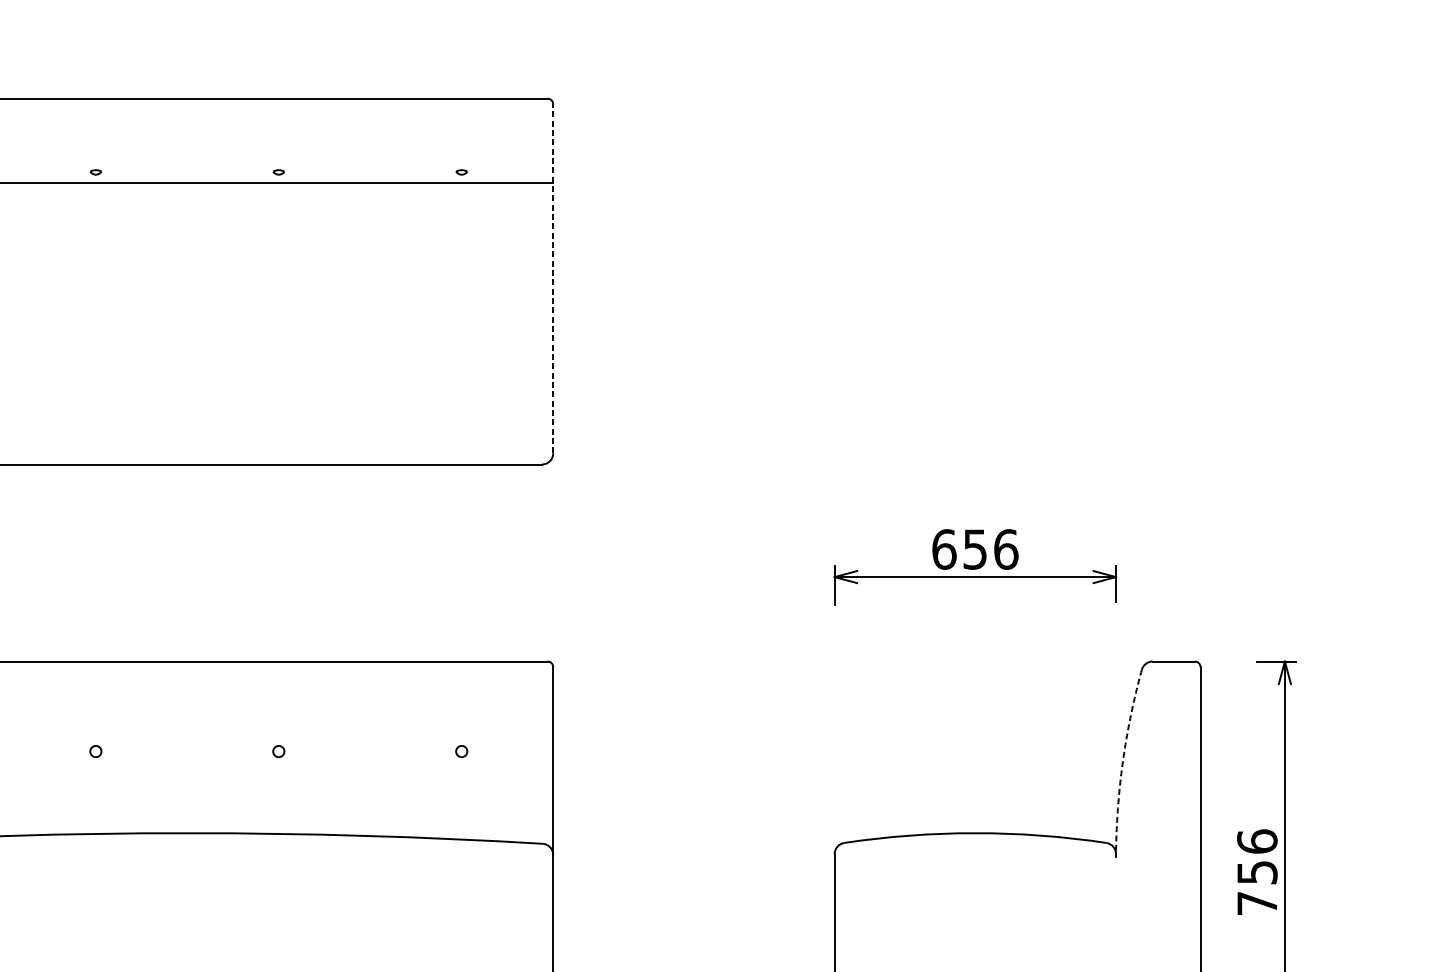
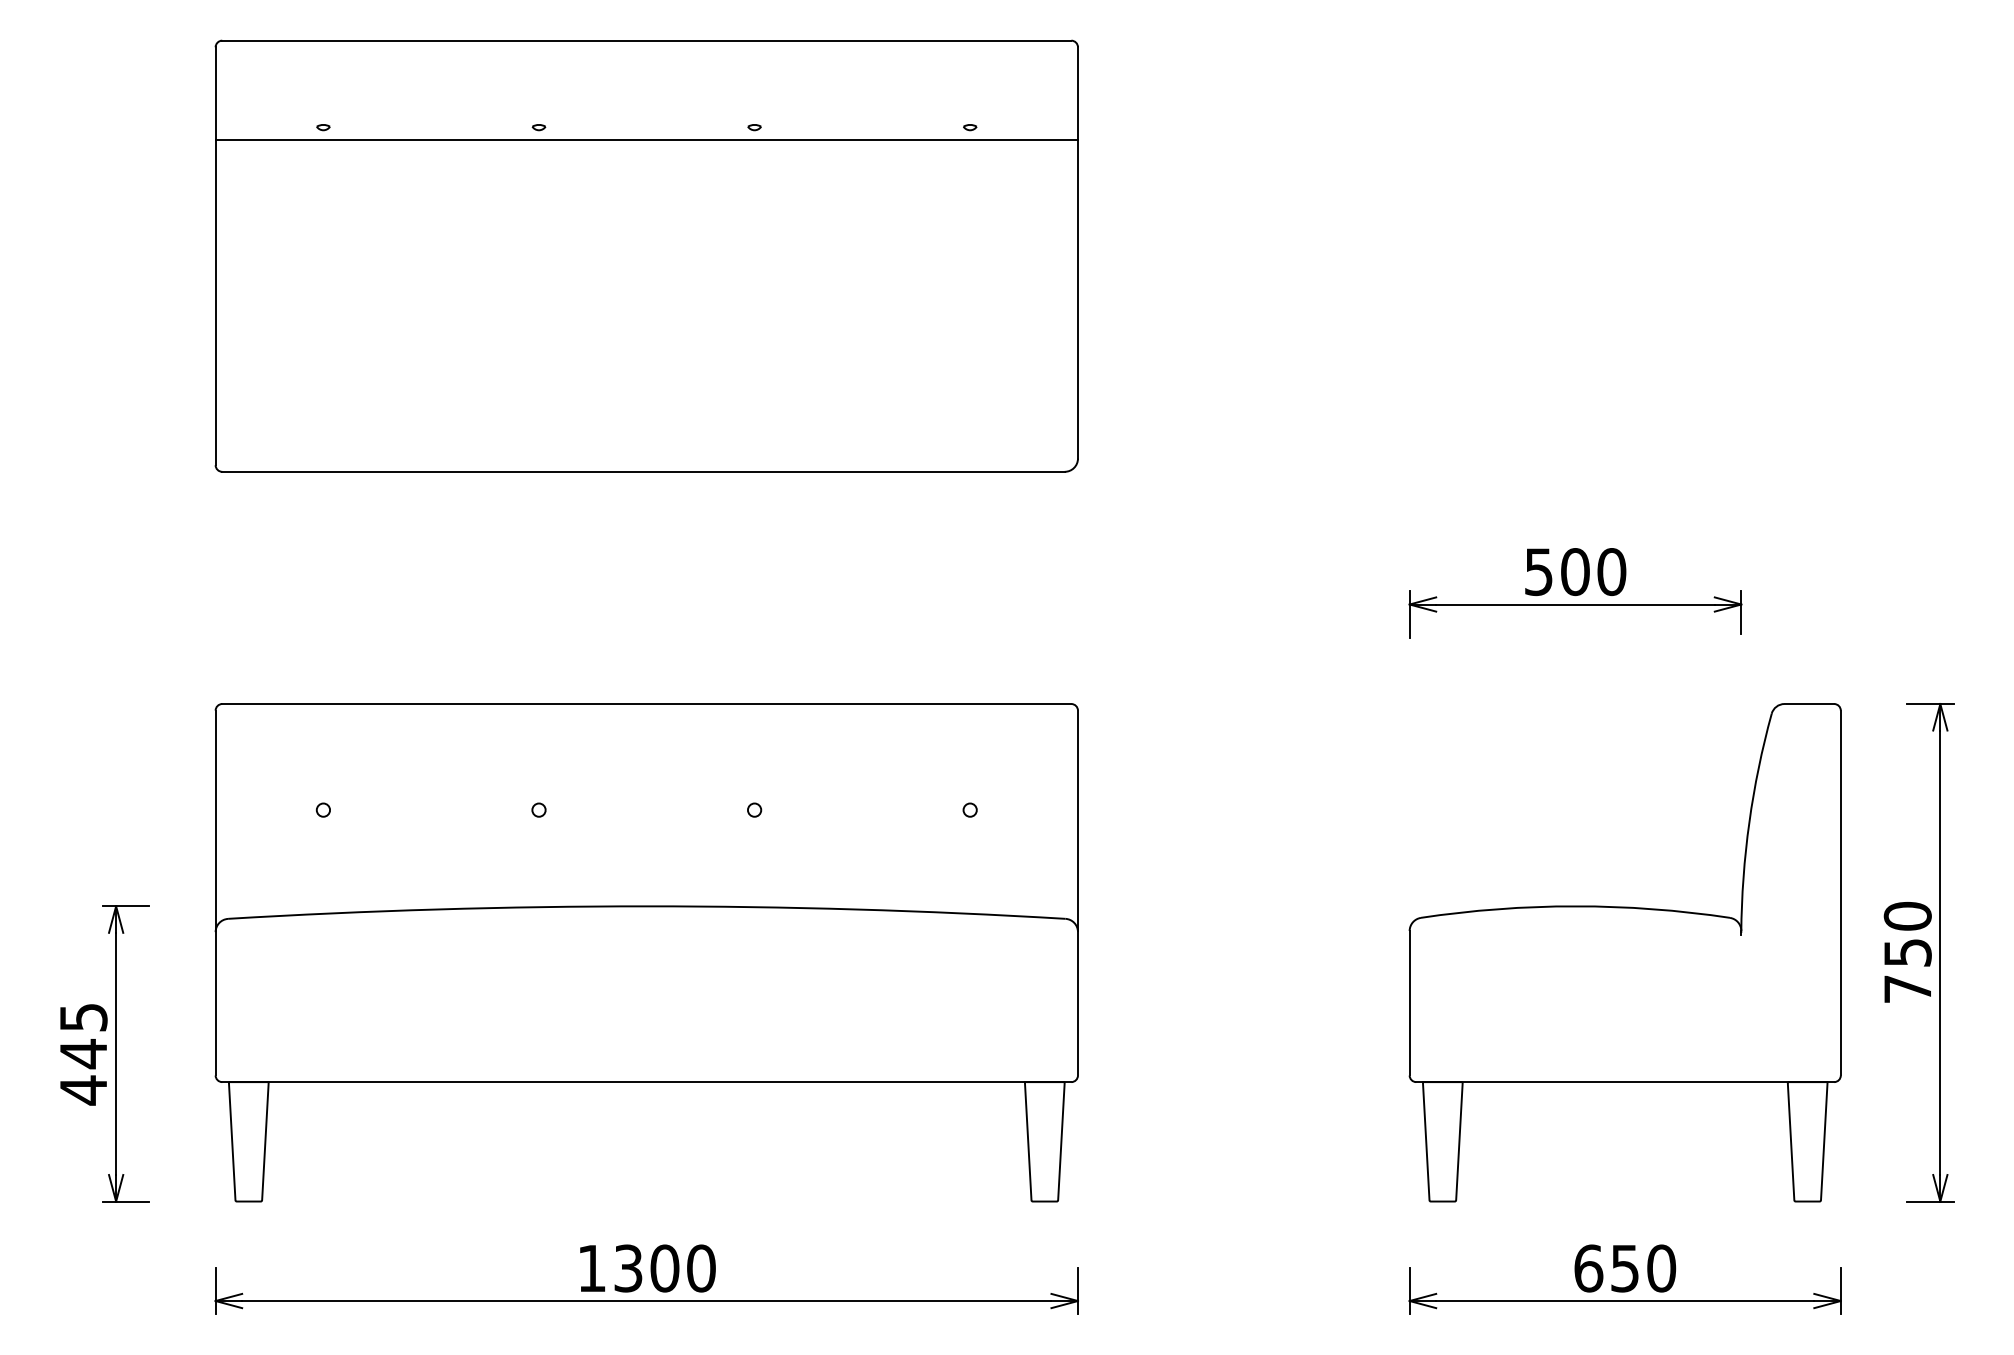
line: (552, 278) -> (1077, 252), dashed -> solid
text: (975, 549) -> (1575, 572), 656 -> 500
arc: (1123, 762) -> (1749, 822), dashed -> solid
text: (1257, 840) -> (1907, 915), 756 -> 750

